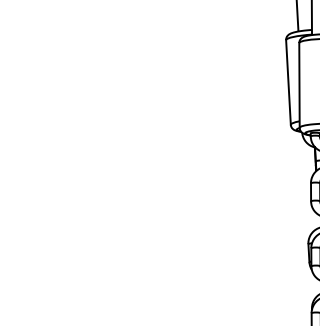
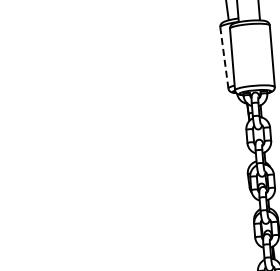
line: (288, 81) -> (224, 57), solid -> dashed

